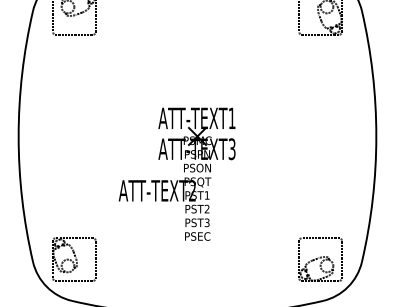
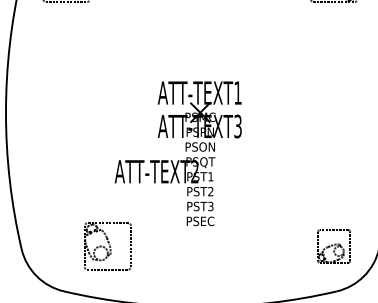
part: (74, 259) -> (107, 246), moved
part: (320, 259) -> (334, 246), size x0.7

